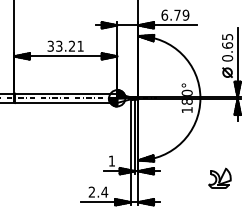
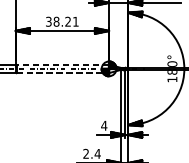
text: (59, 45) -> (56, 21), 33.21 -> 38.21
line: (65, 93) -> (62, 64), solid -> dashed
line: (66, 102) -> (63, 72), solid -> dashed
text: (111, 160) -> (103, 125), 1 -> 4

